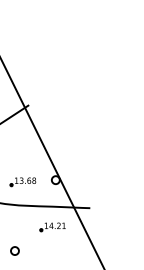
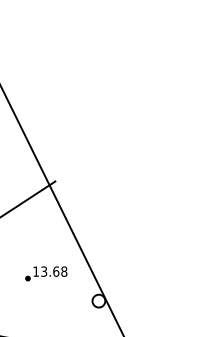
part: (22, 182) -> (45, 274), moved

